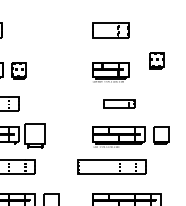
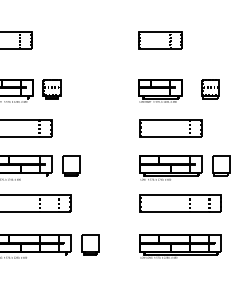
part: (156, 61) -> (210, 89), moved
part: (118, 104) -> (170, 128), size x1.67
part: (35, 135) -> (71, 165), size x0.71
part: (112, 167) -> (180, 203), moved

